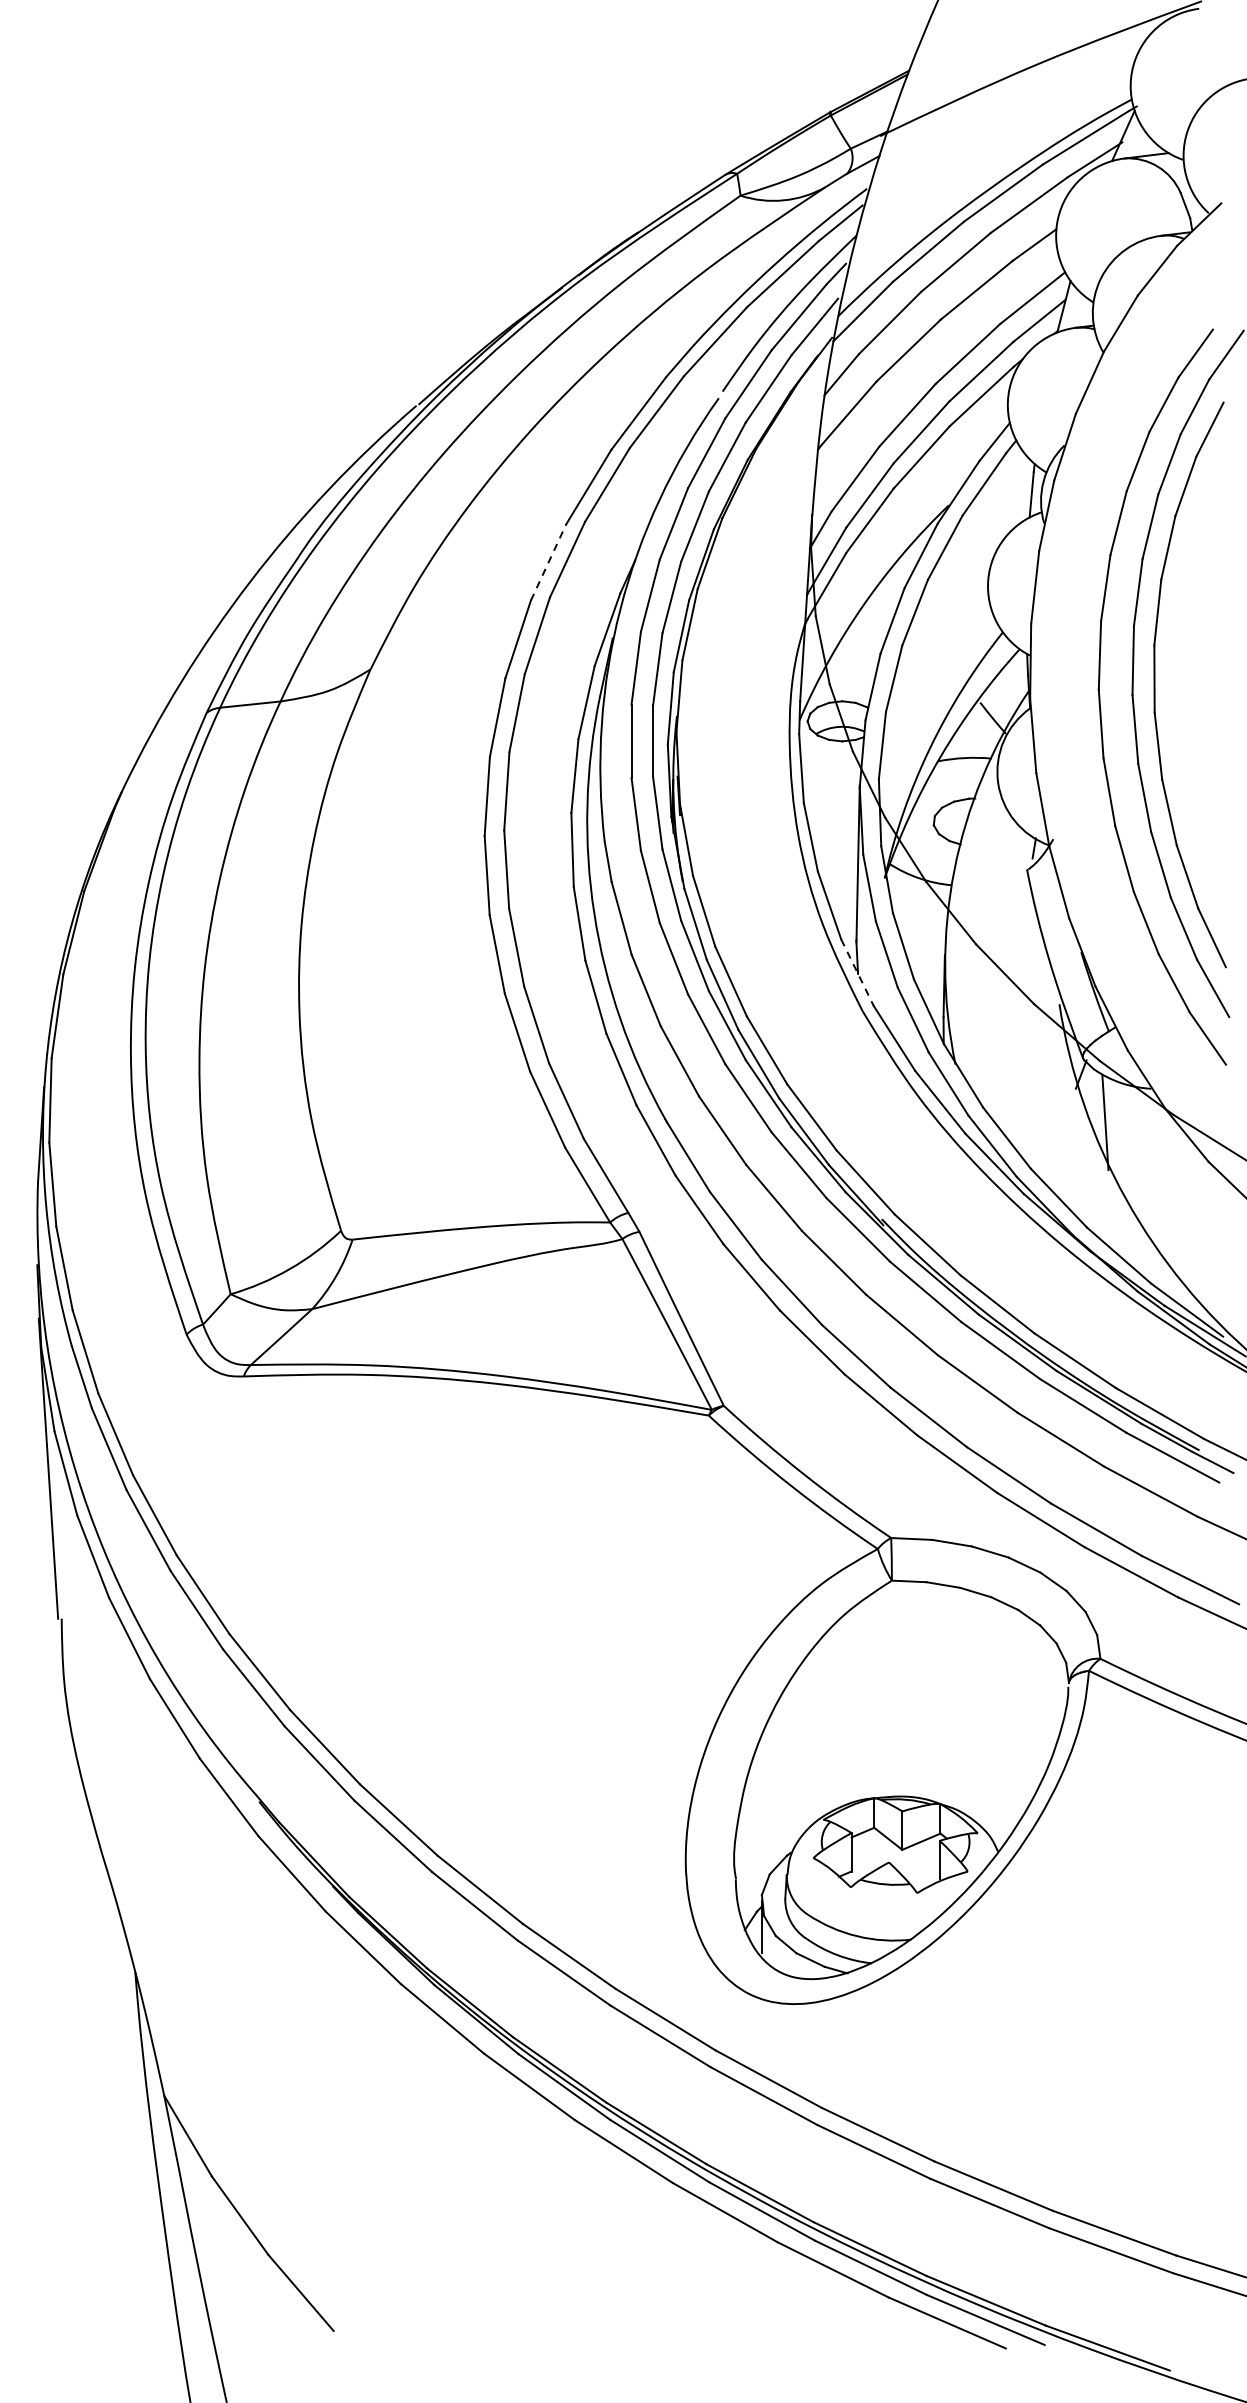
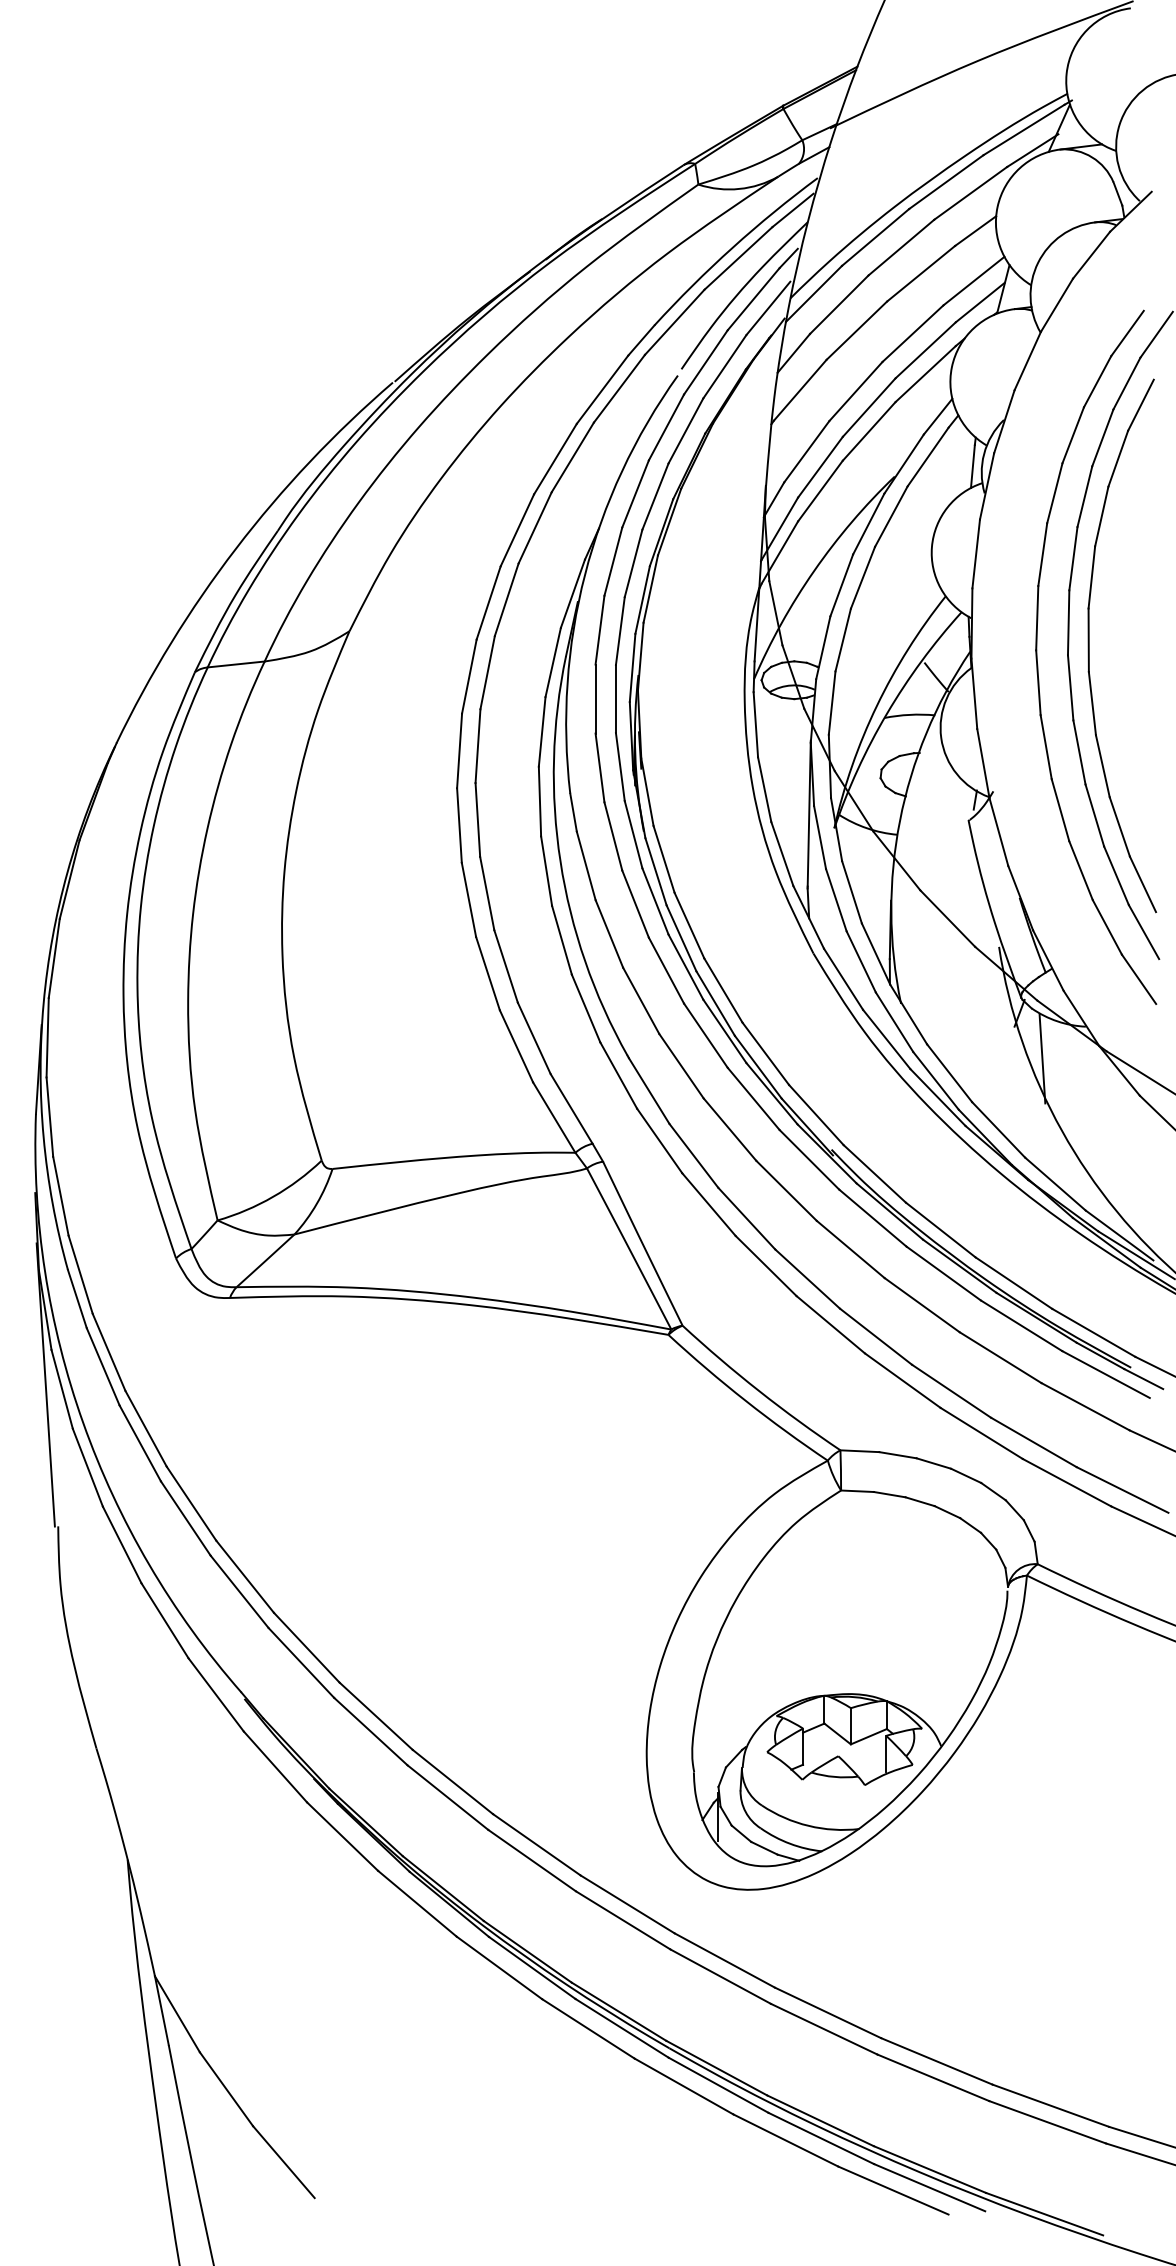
line: (548, 562) -> (517, 530), dashed -> solid
line: (857, 972) -> (808, 917), dashed -> solid

